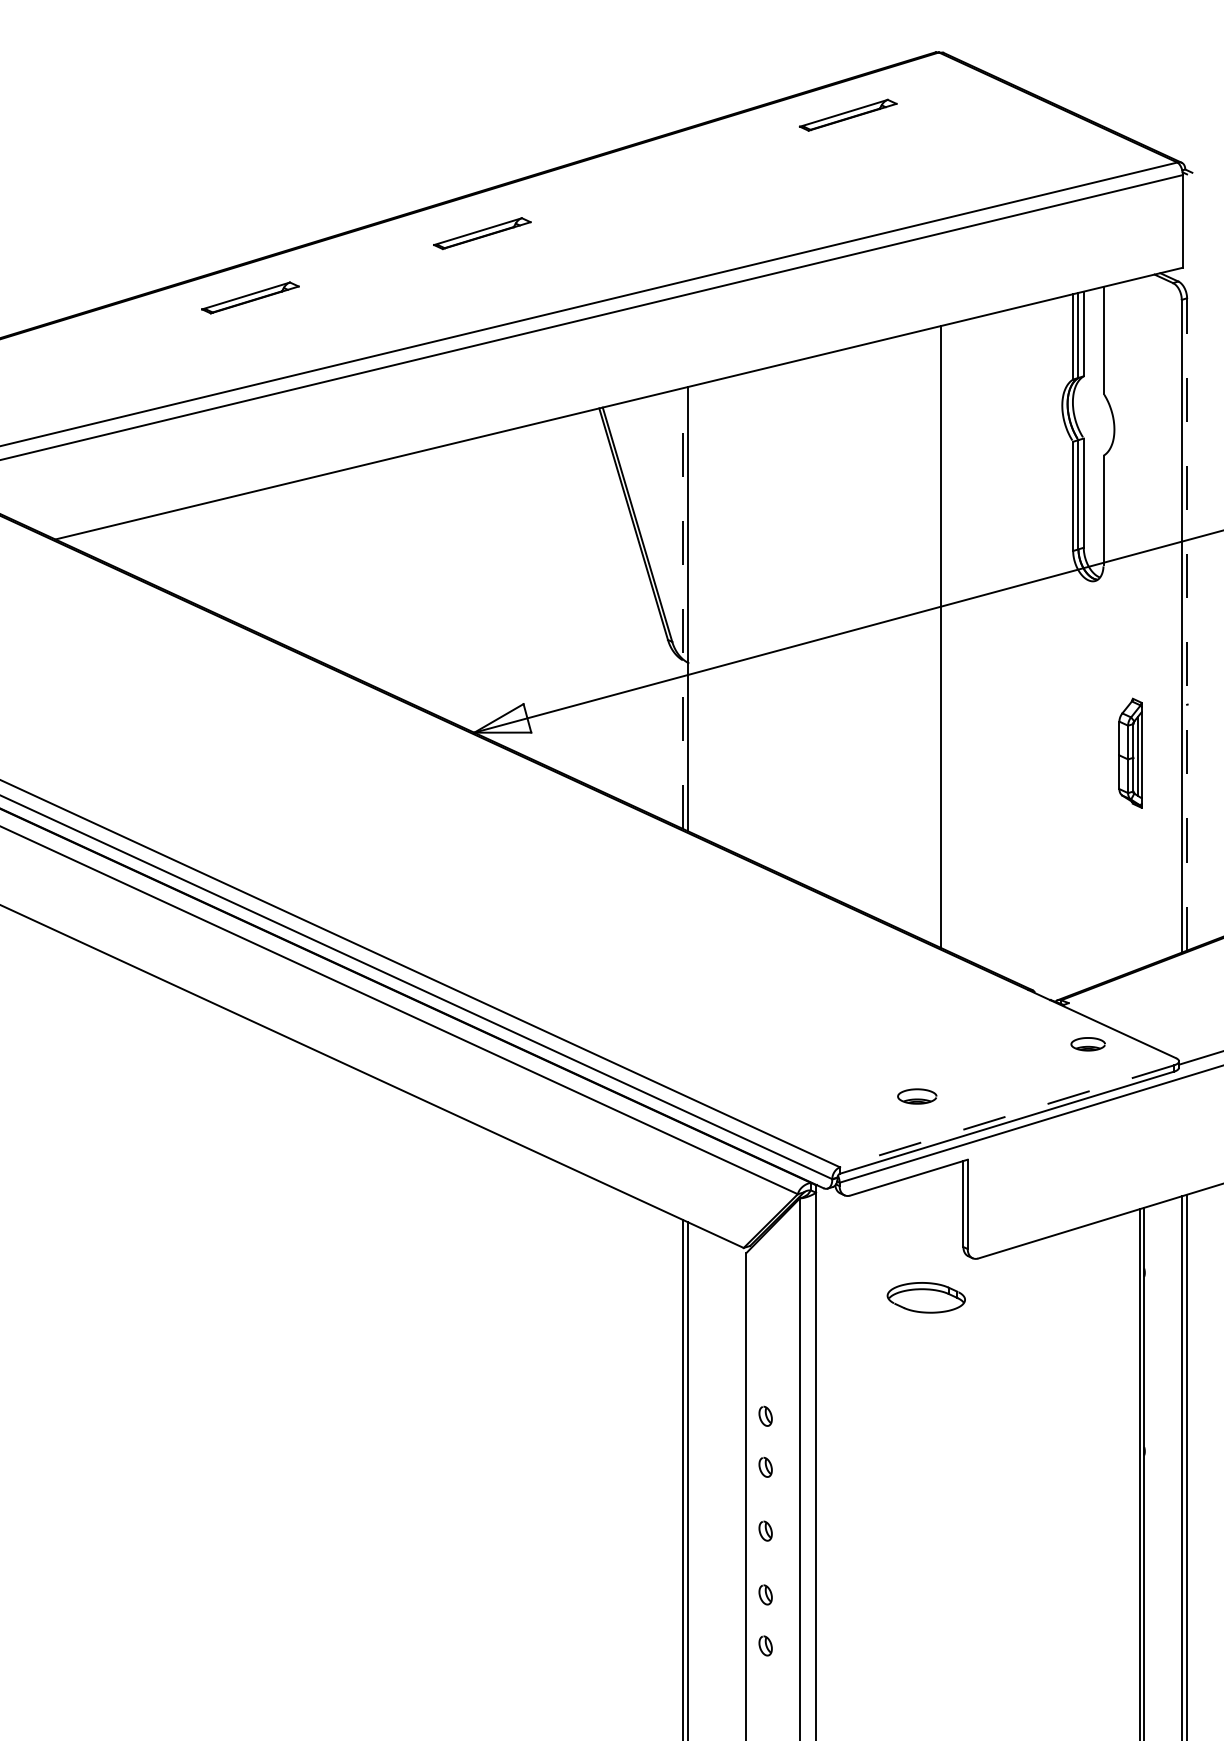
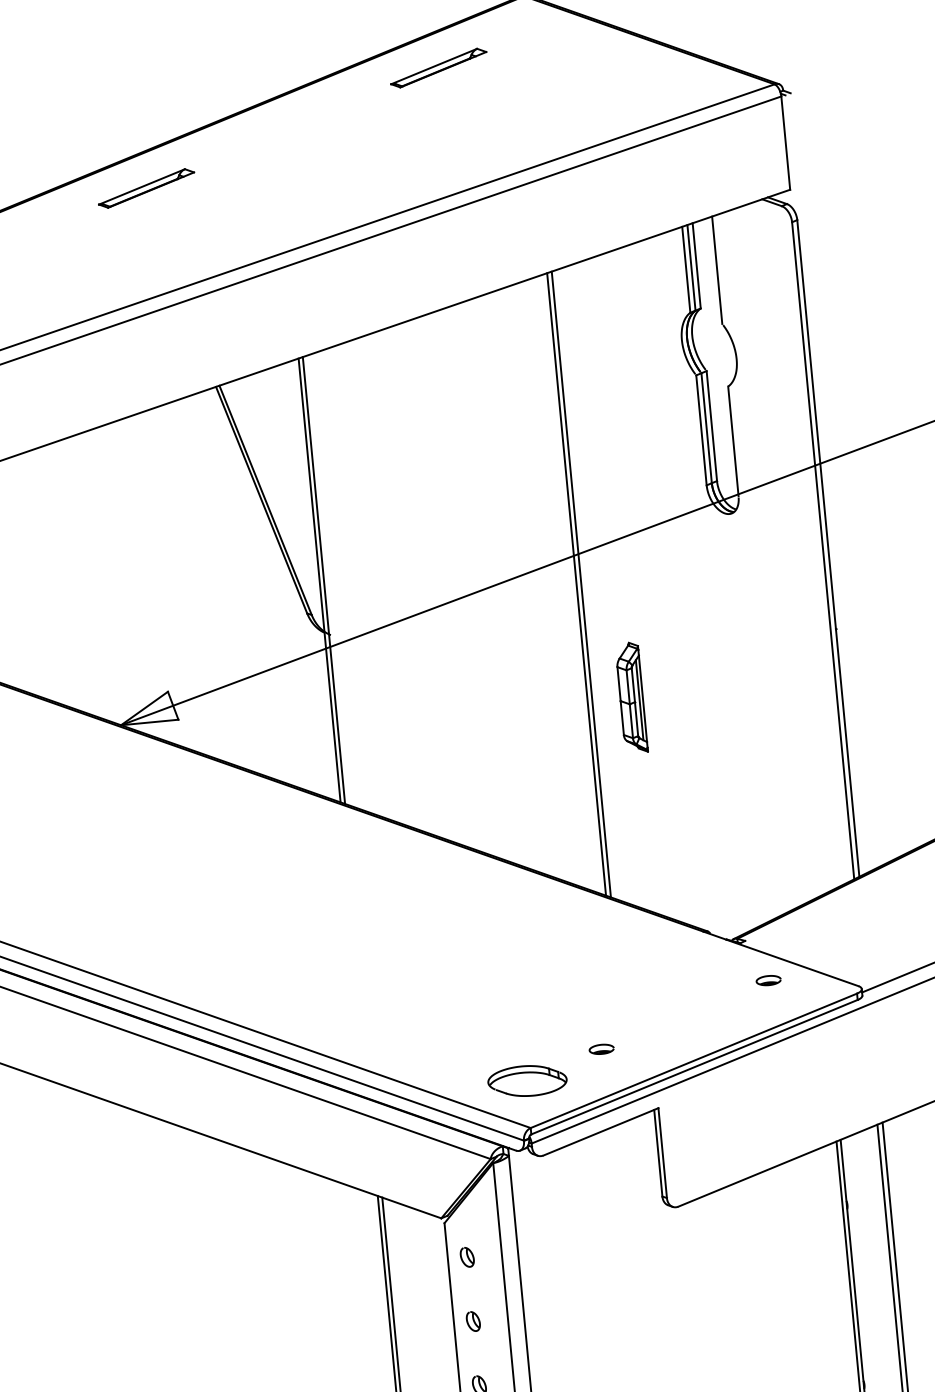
part: (482, 233) -> (146, 188), moved
line: (683, 608) -> (319, 580), dashed -> solid
line: (1187, 623) -> (828, 547), dashed -> solid
line: (935, 636) -> (576, 584), added
part: (1130, 752) -> (631, 697), moved
part: (1087, 1044) -> (768, 980), size x0.71
part: (917, 1096) -> (601, 1049), size x0.62
line: (1007, 1116) -> (694, 1060), dashed -> solid
part: (765, 1288) -> (467, 1257), added
part: (925, 1297) -> (526, 1080), moved
part: (765, 1352) -> (473, 1321), added

